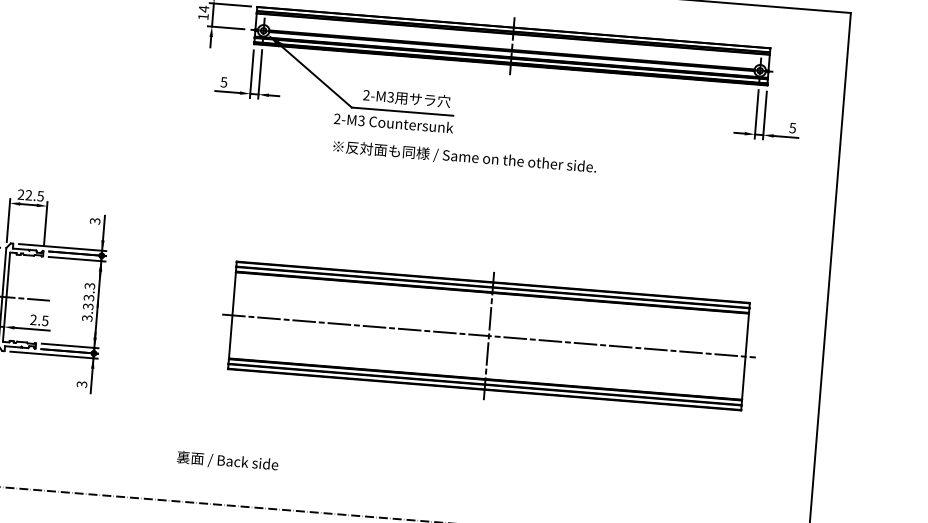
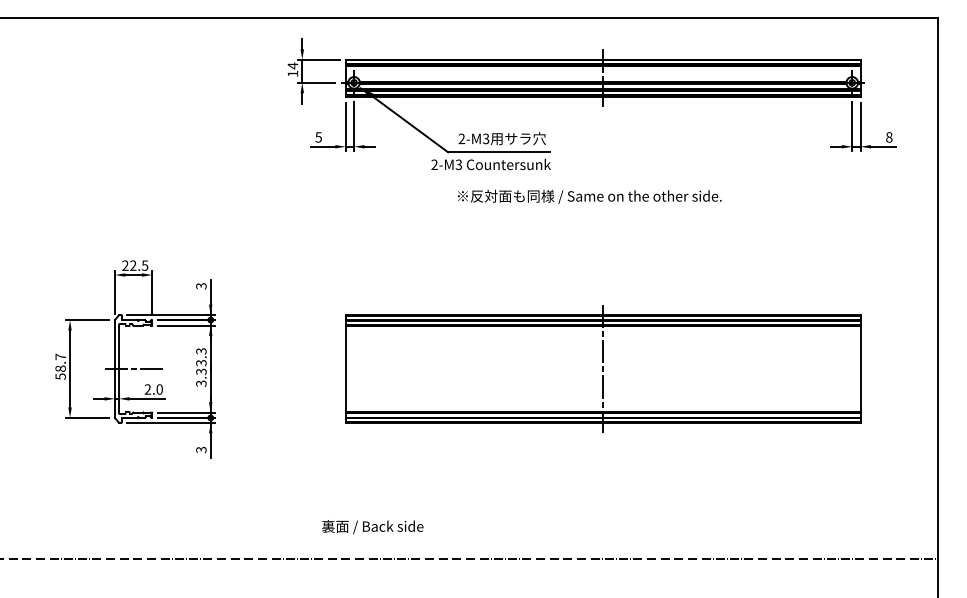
text: (792, 128) -> (889, 137), 5 -> 8
text: (464, 156) -> (589, 196), moved
text: (45, 320) -> (159, 389), 2.5 -> 2.0
line: (488, 336) -> (602, 369), removed
text: (227, 461) -> (372, 527), moved

